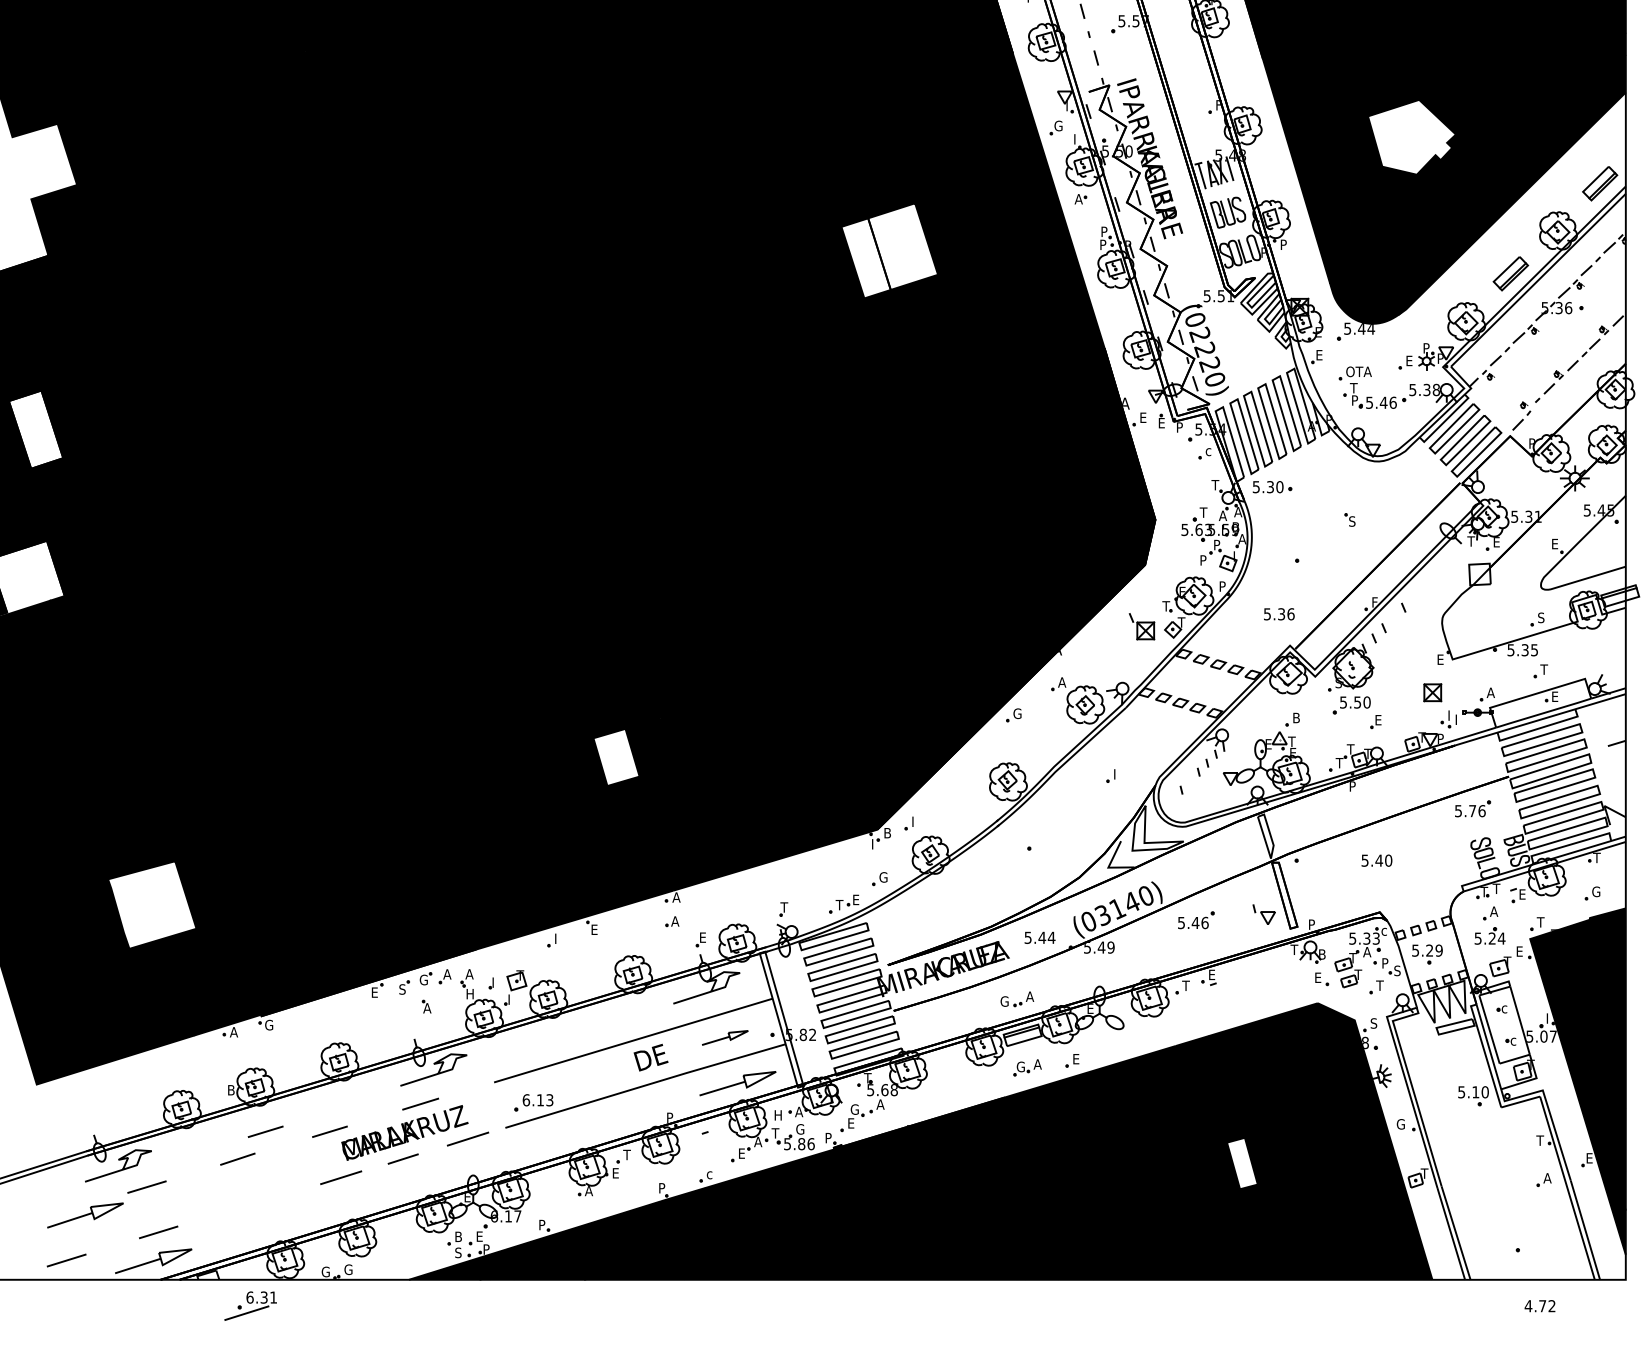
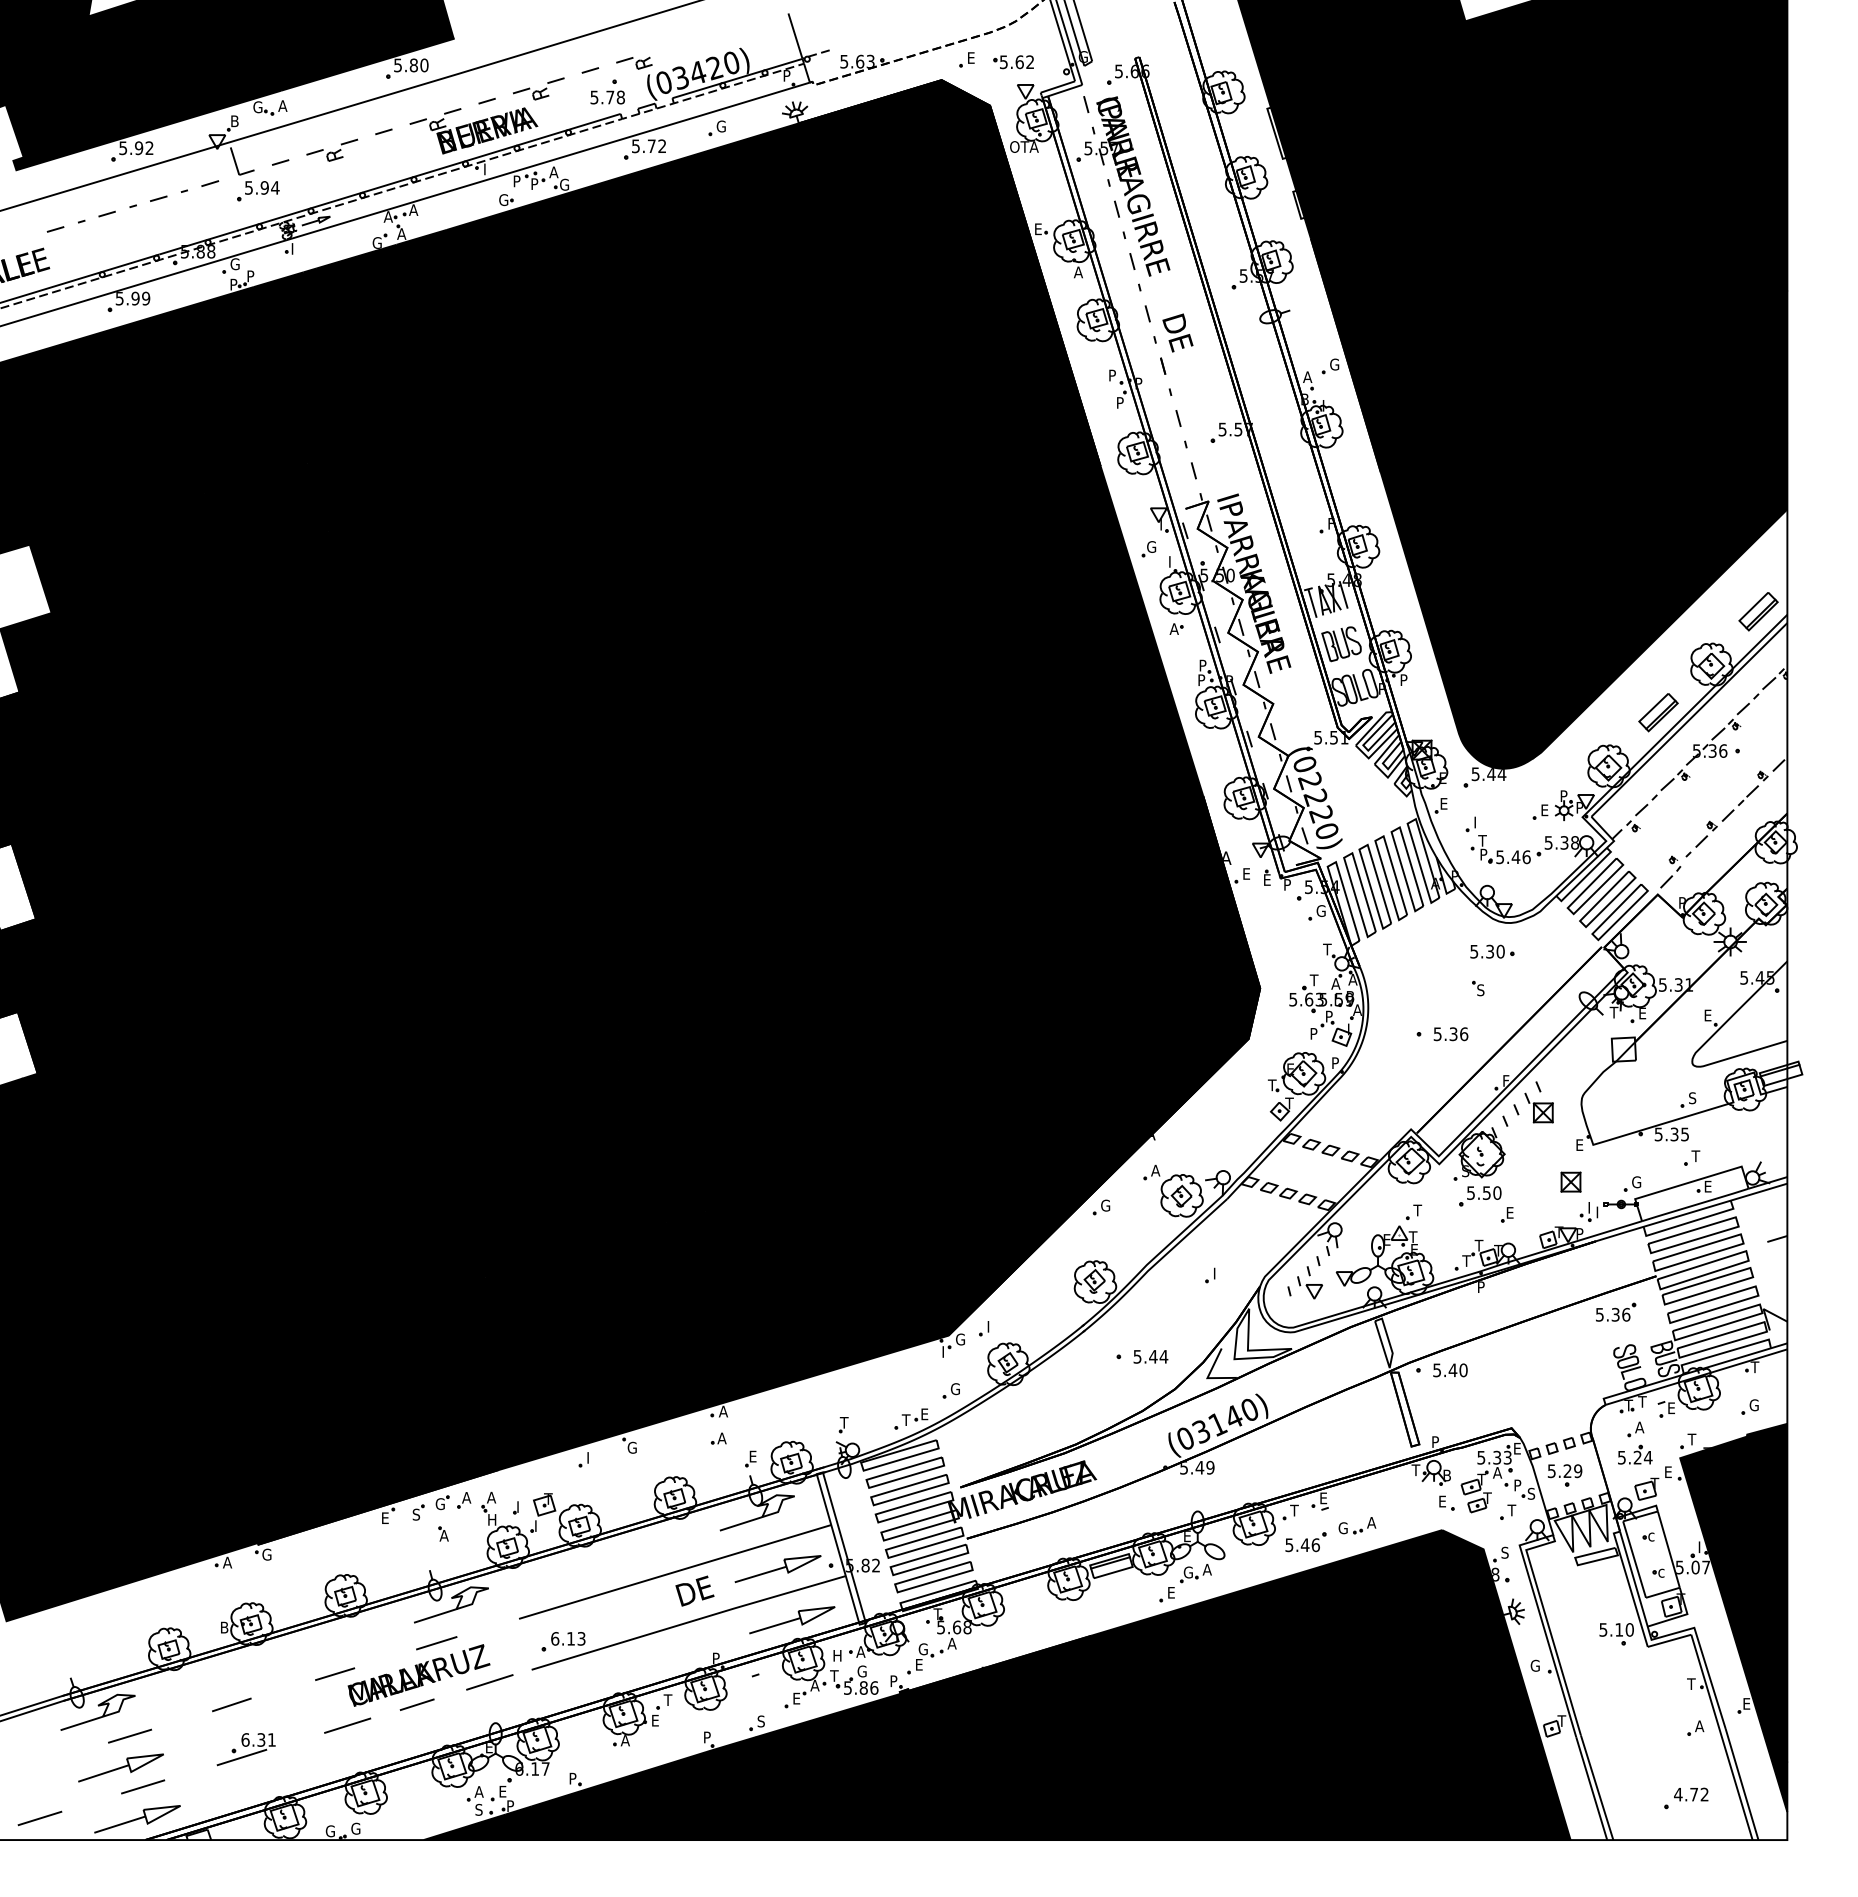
fill: (1411, 137) -> (1547, 559), added
fill: (889, 250) -> (962, 686), added
text: (1359, 371) -> (1488, 822), OTA -> I
text: (1209, 450) -> (1320, 910), c -> G
part: (1272, 486) -> (1492, 951), moved
text: (1278, 614) -> (1450, 1034), moved
part: (1141, 626) -> (1538, 1107), moved
text: (1491, 693) -> (1636, 1182), A -> G
text: (1295, 718) -> (1417, 1210), B -> T
fill: (616, 757) -> (656, 1254), added
text: (1472, 810) -> (1615, 1314), 5.76 -> 5.36
text: (888, 833) -> (960, 1339), B -> G
text: (1376, 860) -> (1450, 1370), moved
fill: (151, 904) -> (135, 1419), added
part: (1264, 914) -> (1310, 1287), moved
part: (1195, 920) -> (1305, 1542), moved
text: (594, 929) -> (631, 1447), E -> G
text: (1384, 930) -> (1516, 1448), c -> E
text: (1039, 937) -> (1150, 1356), moved
part: (1017, 999) -> (1357, 1525), moved
part: (724, 1037) -> (777, 1568), size x1.67
part: (1027, 1067) -> (1195, 1573), moved
line: (266, 1131) -> (263, 1673), removed
fill: (1242, 1163) -> (1357, 1709), added
text: (709, 1174) -> (760, 1721), c -> S
part: (84, 1215) -> (120, 1767), moved
text: (457, 1236) -> (478, 1791), B -> A
part: (250, 1306) -> (245, 1749), moved
text: (1540, 1306) -> (1691, 1794), moved

